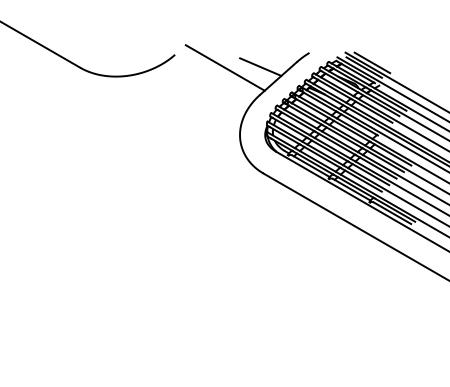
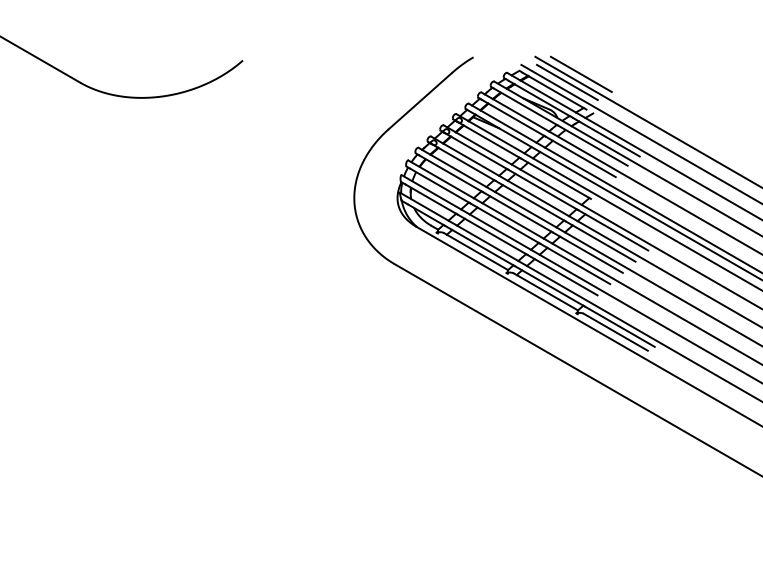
line: (260, 66) -> (389, 80), removed
line: (224, 67) -> (327, 82), removed

